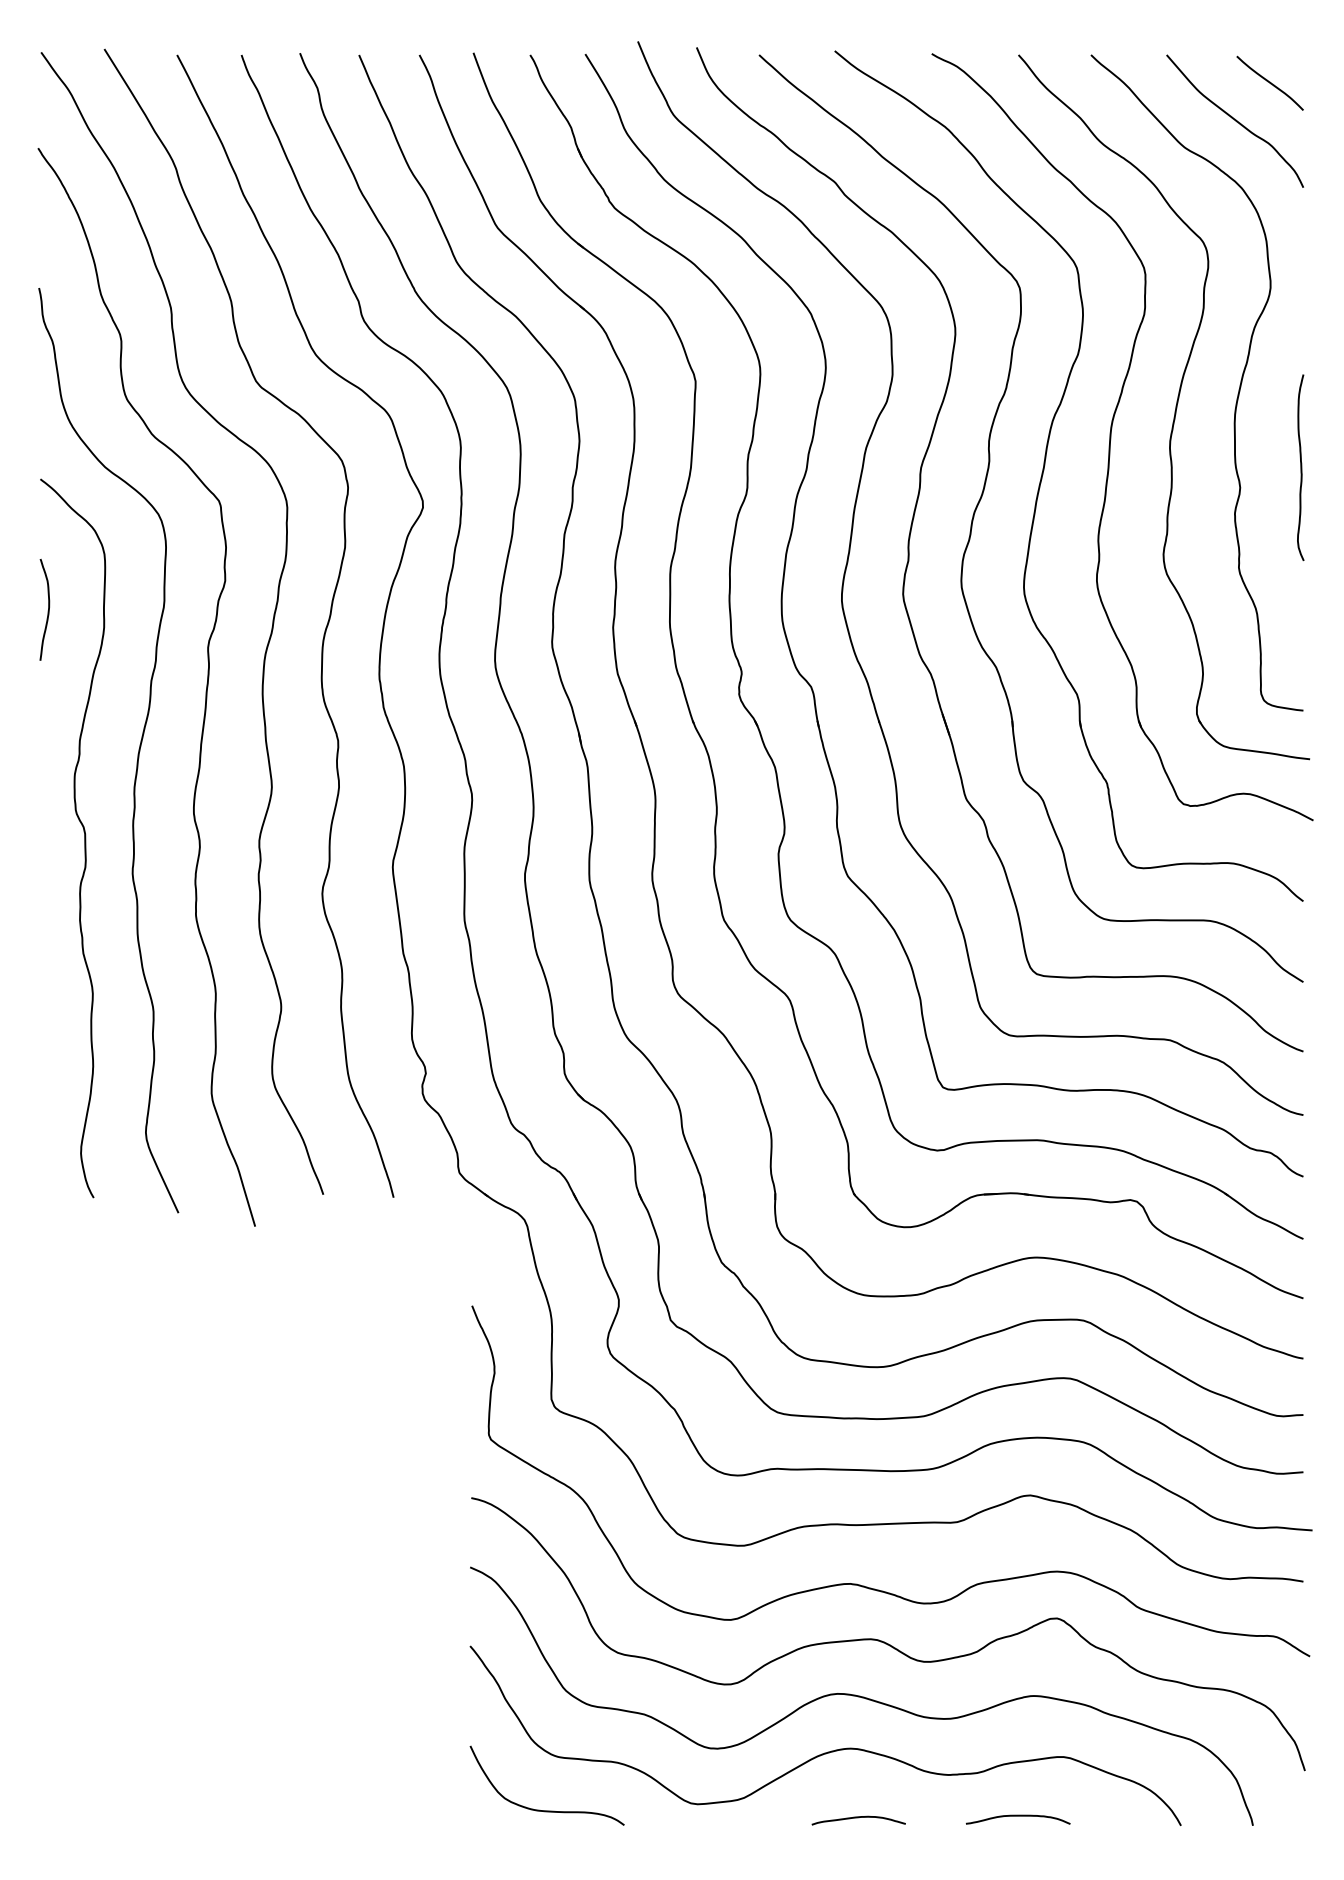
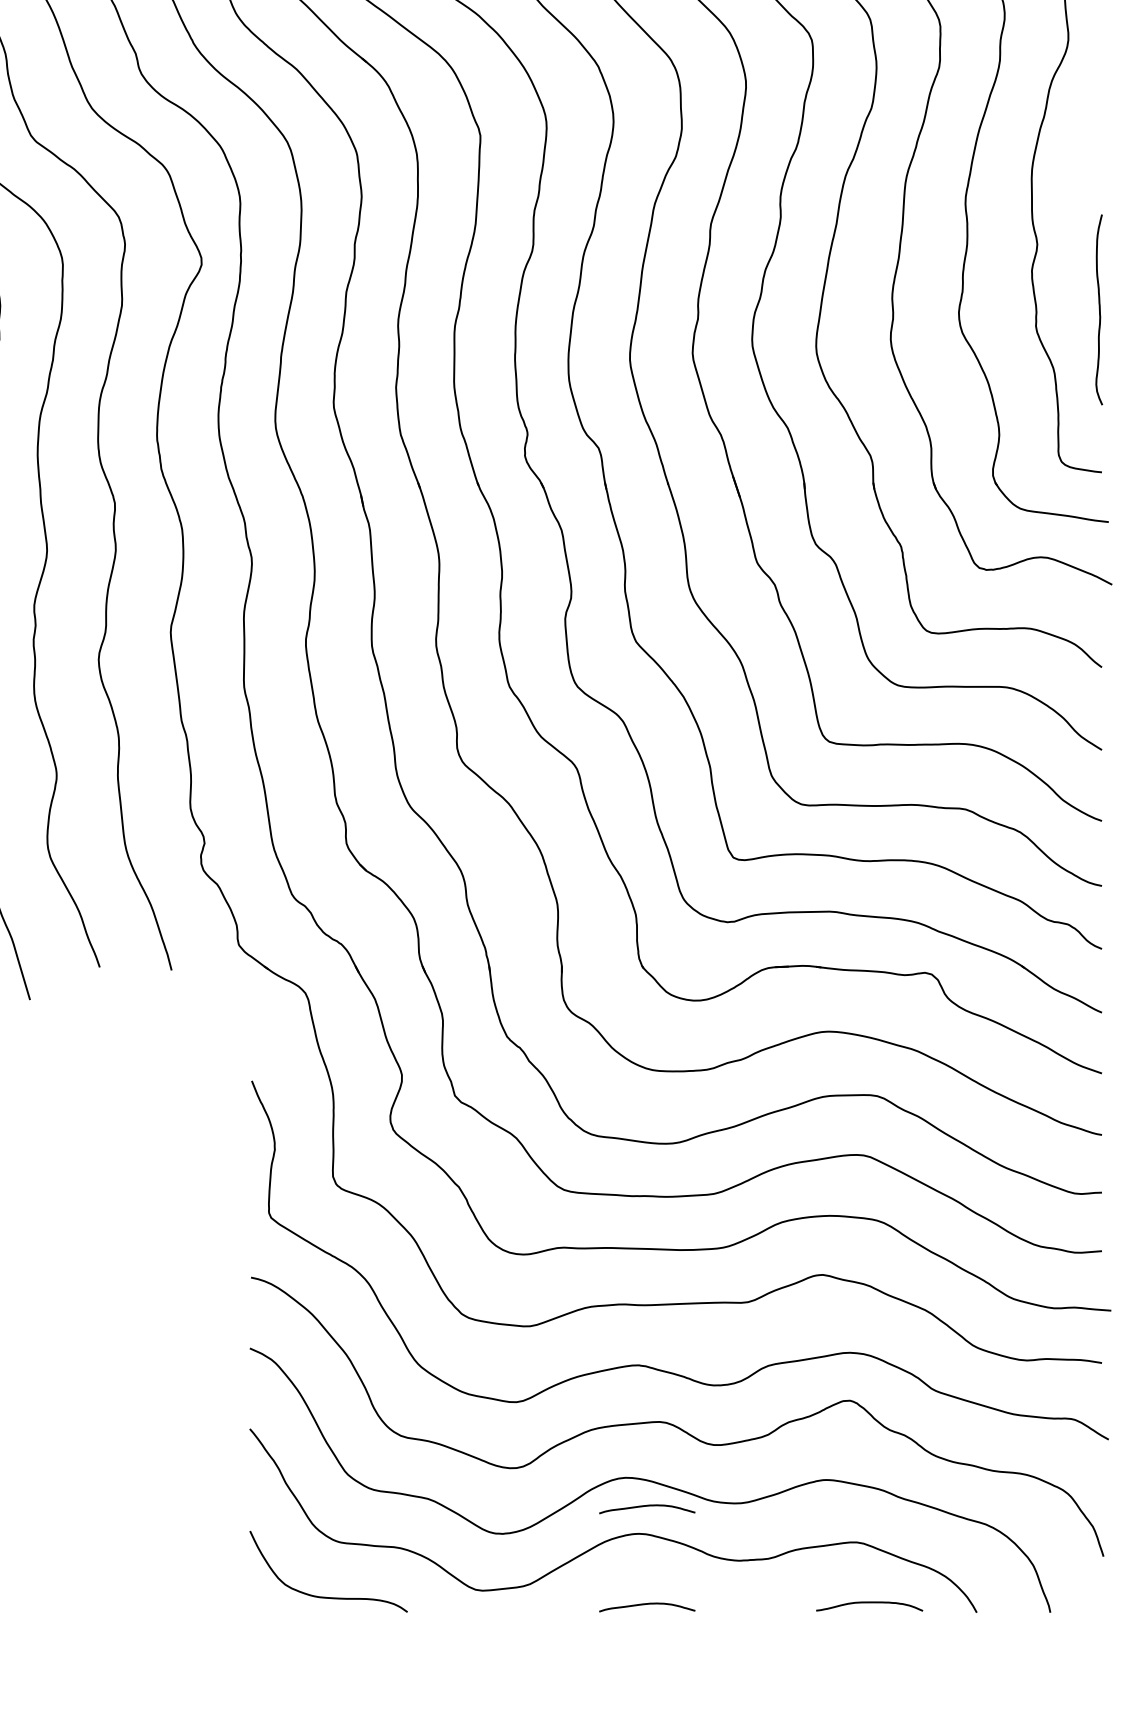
curve: (1300, 467) -> (1098, 309), moved
curve: (858, 1722) -> (646, 1507), added
curve: (1018, 1816) -> (869, 1603), moved

